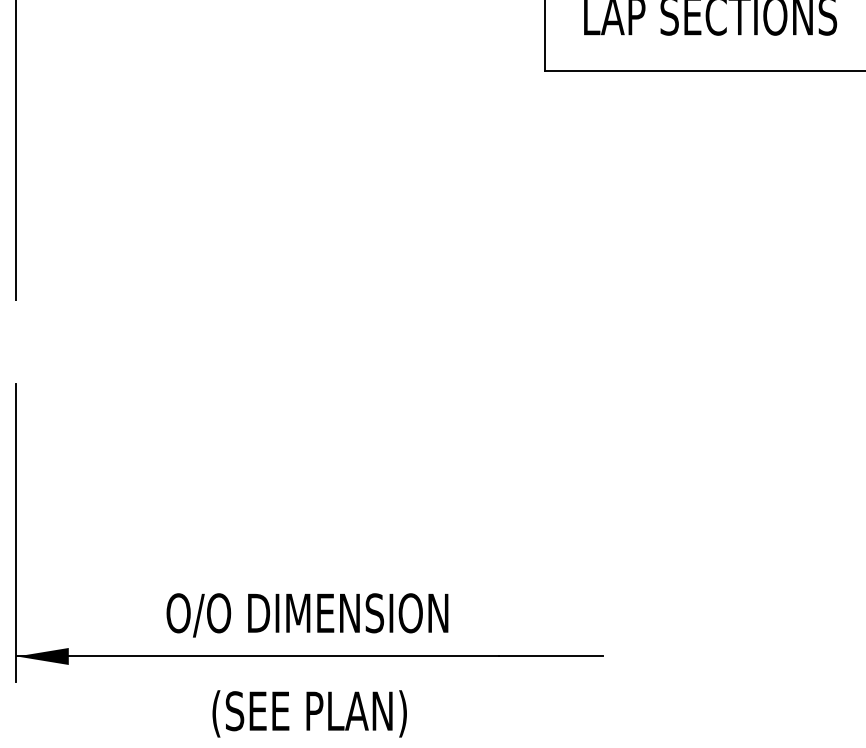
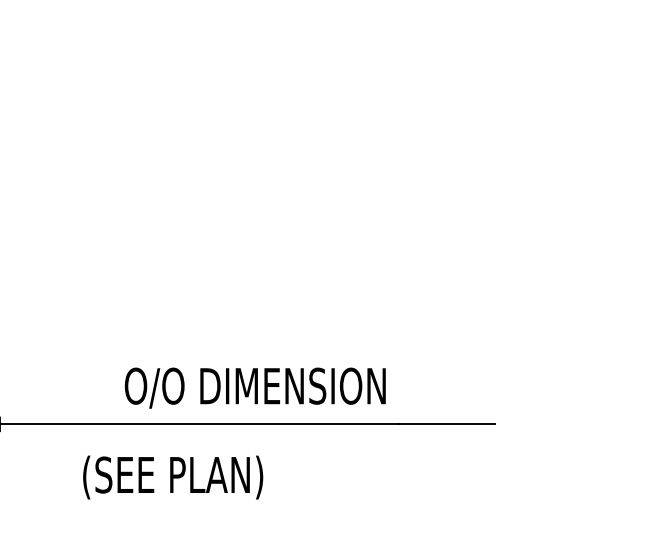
text: (307, 615) -> (255, 388), moved
text: (309, 713) -> (172, 477), moved

